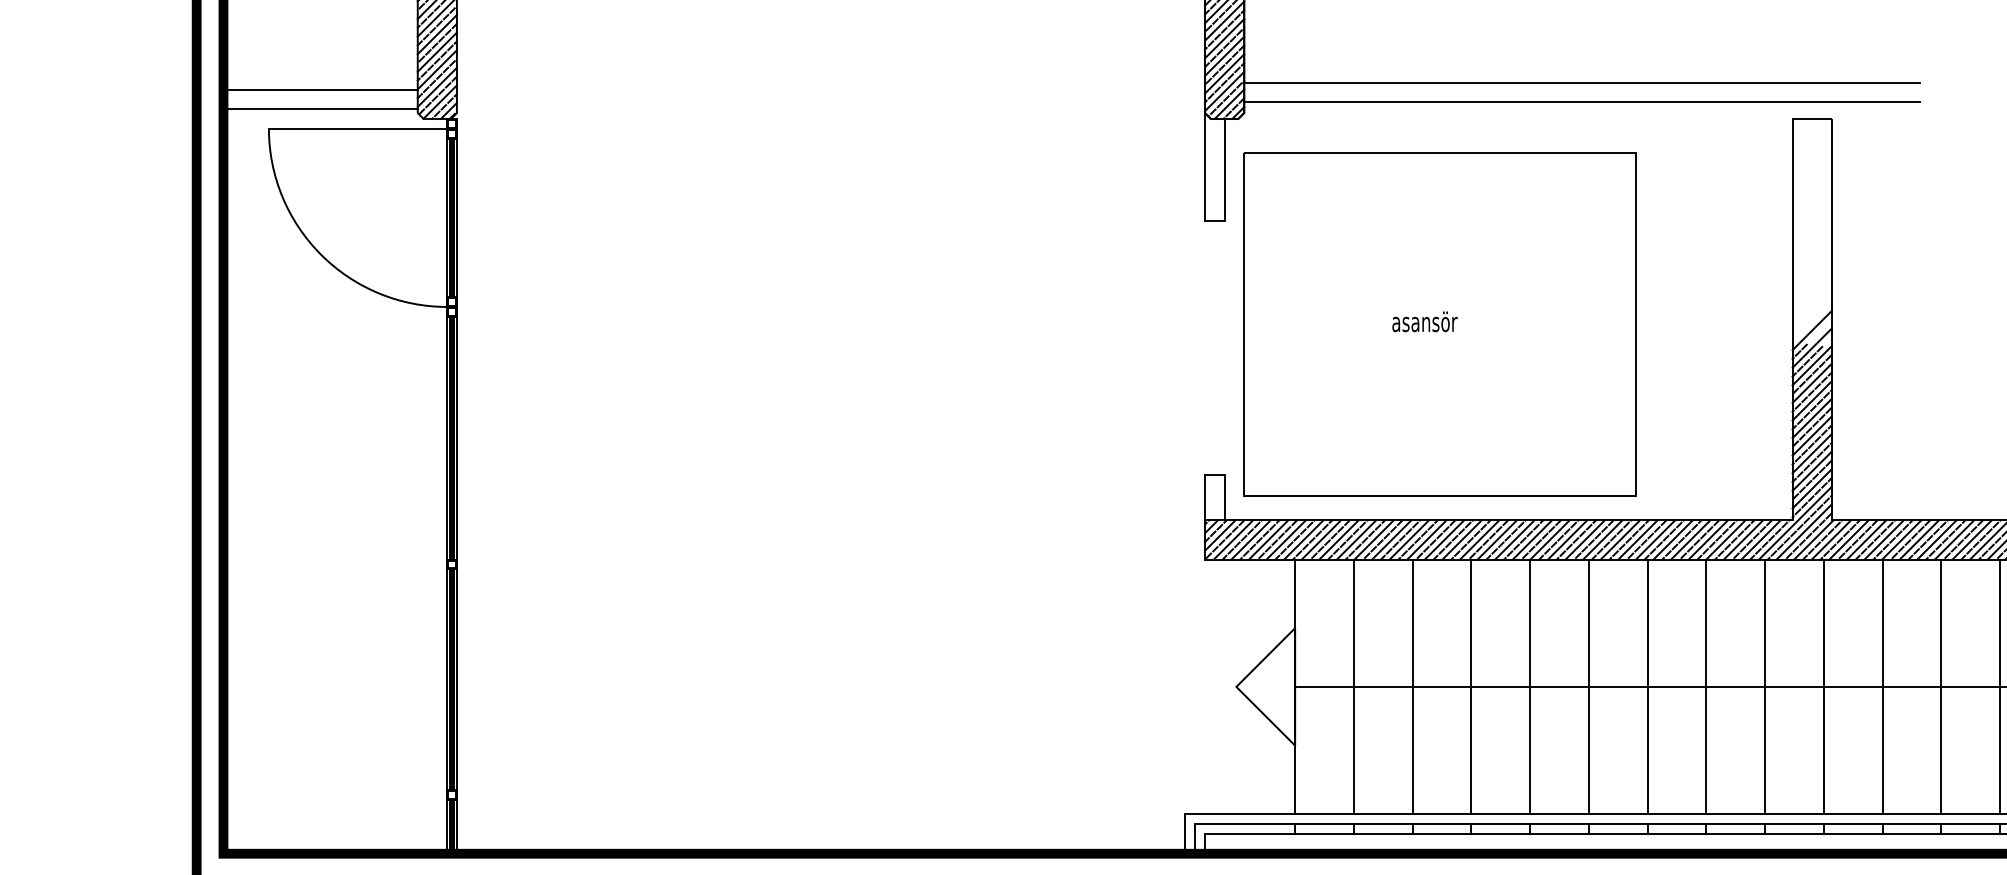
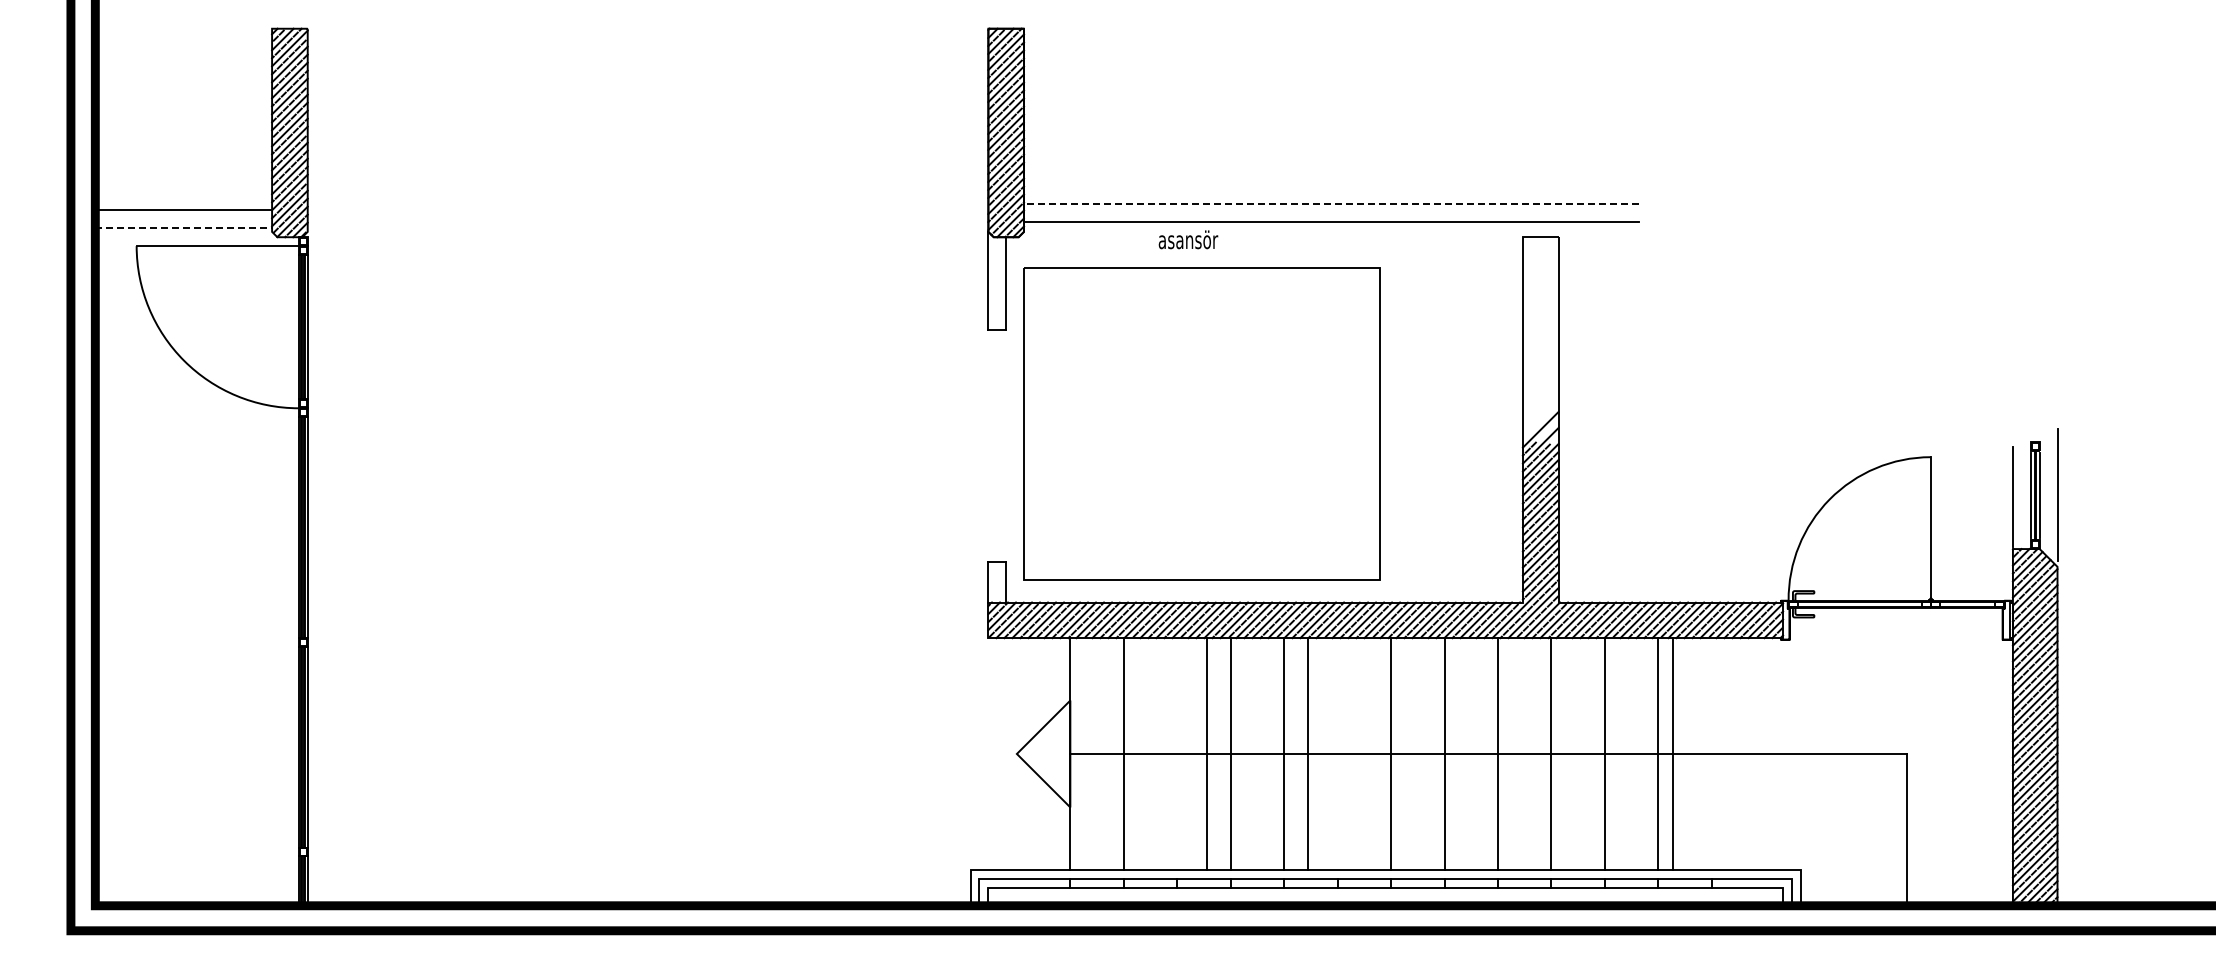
line: (1581, 82) -> (1330, 204), solid -> dashed
line: (321, 109) -> (184, 228), solid -> dashed
text: (1424, 321) -> (1188, 239), moved
line: (1412, 686) -> (1207, 753), moved
line: (1588, 686) -> (1307, 753), moved
line: (1999, 686) -> (1672, 753), moved

